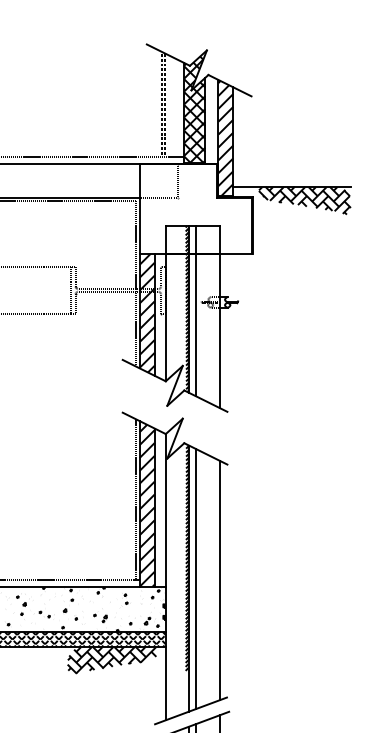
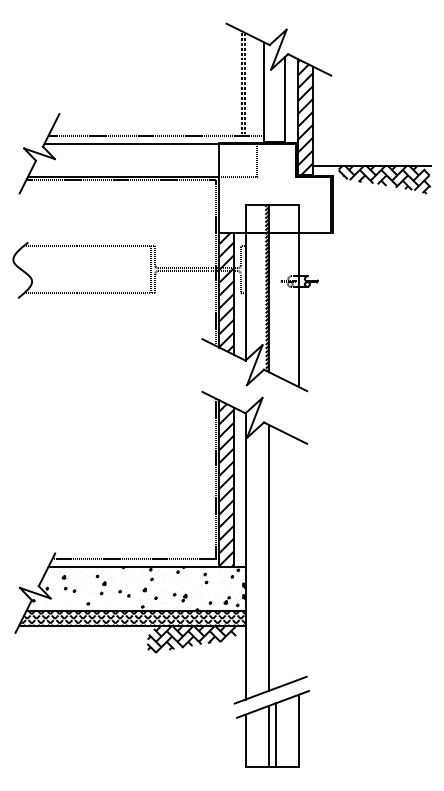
hatch: (194, 109) -> (274, 88), removed
line: (195, 311) -> (275, 290), removed
hatch: (187, 557) -> (267, 536), removed
line: (195, 579) -> (275, 558), removed
line: (219, 580) -> (299, 559), removed

